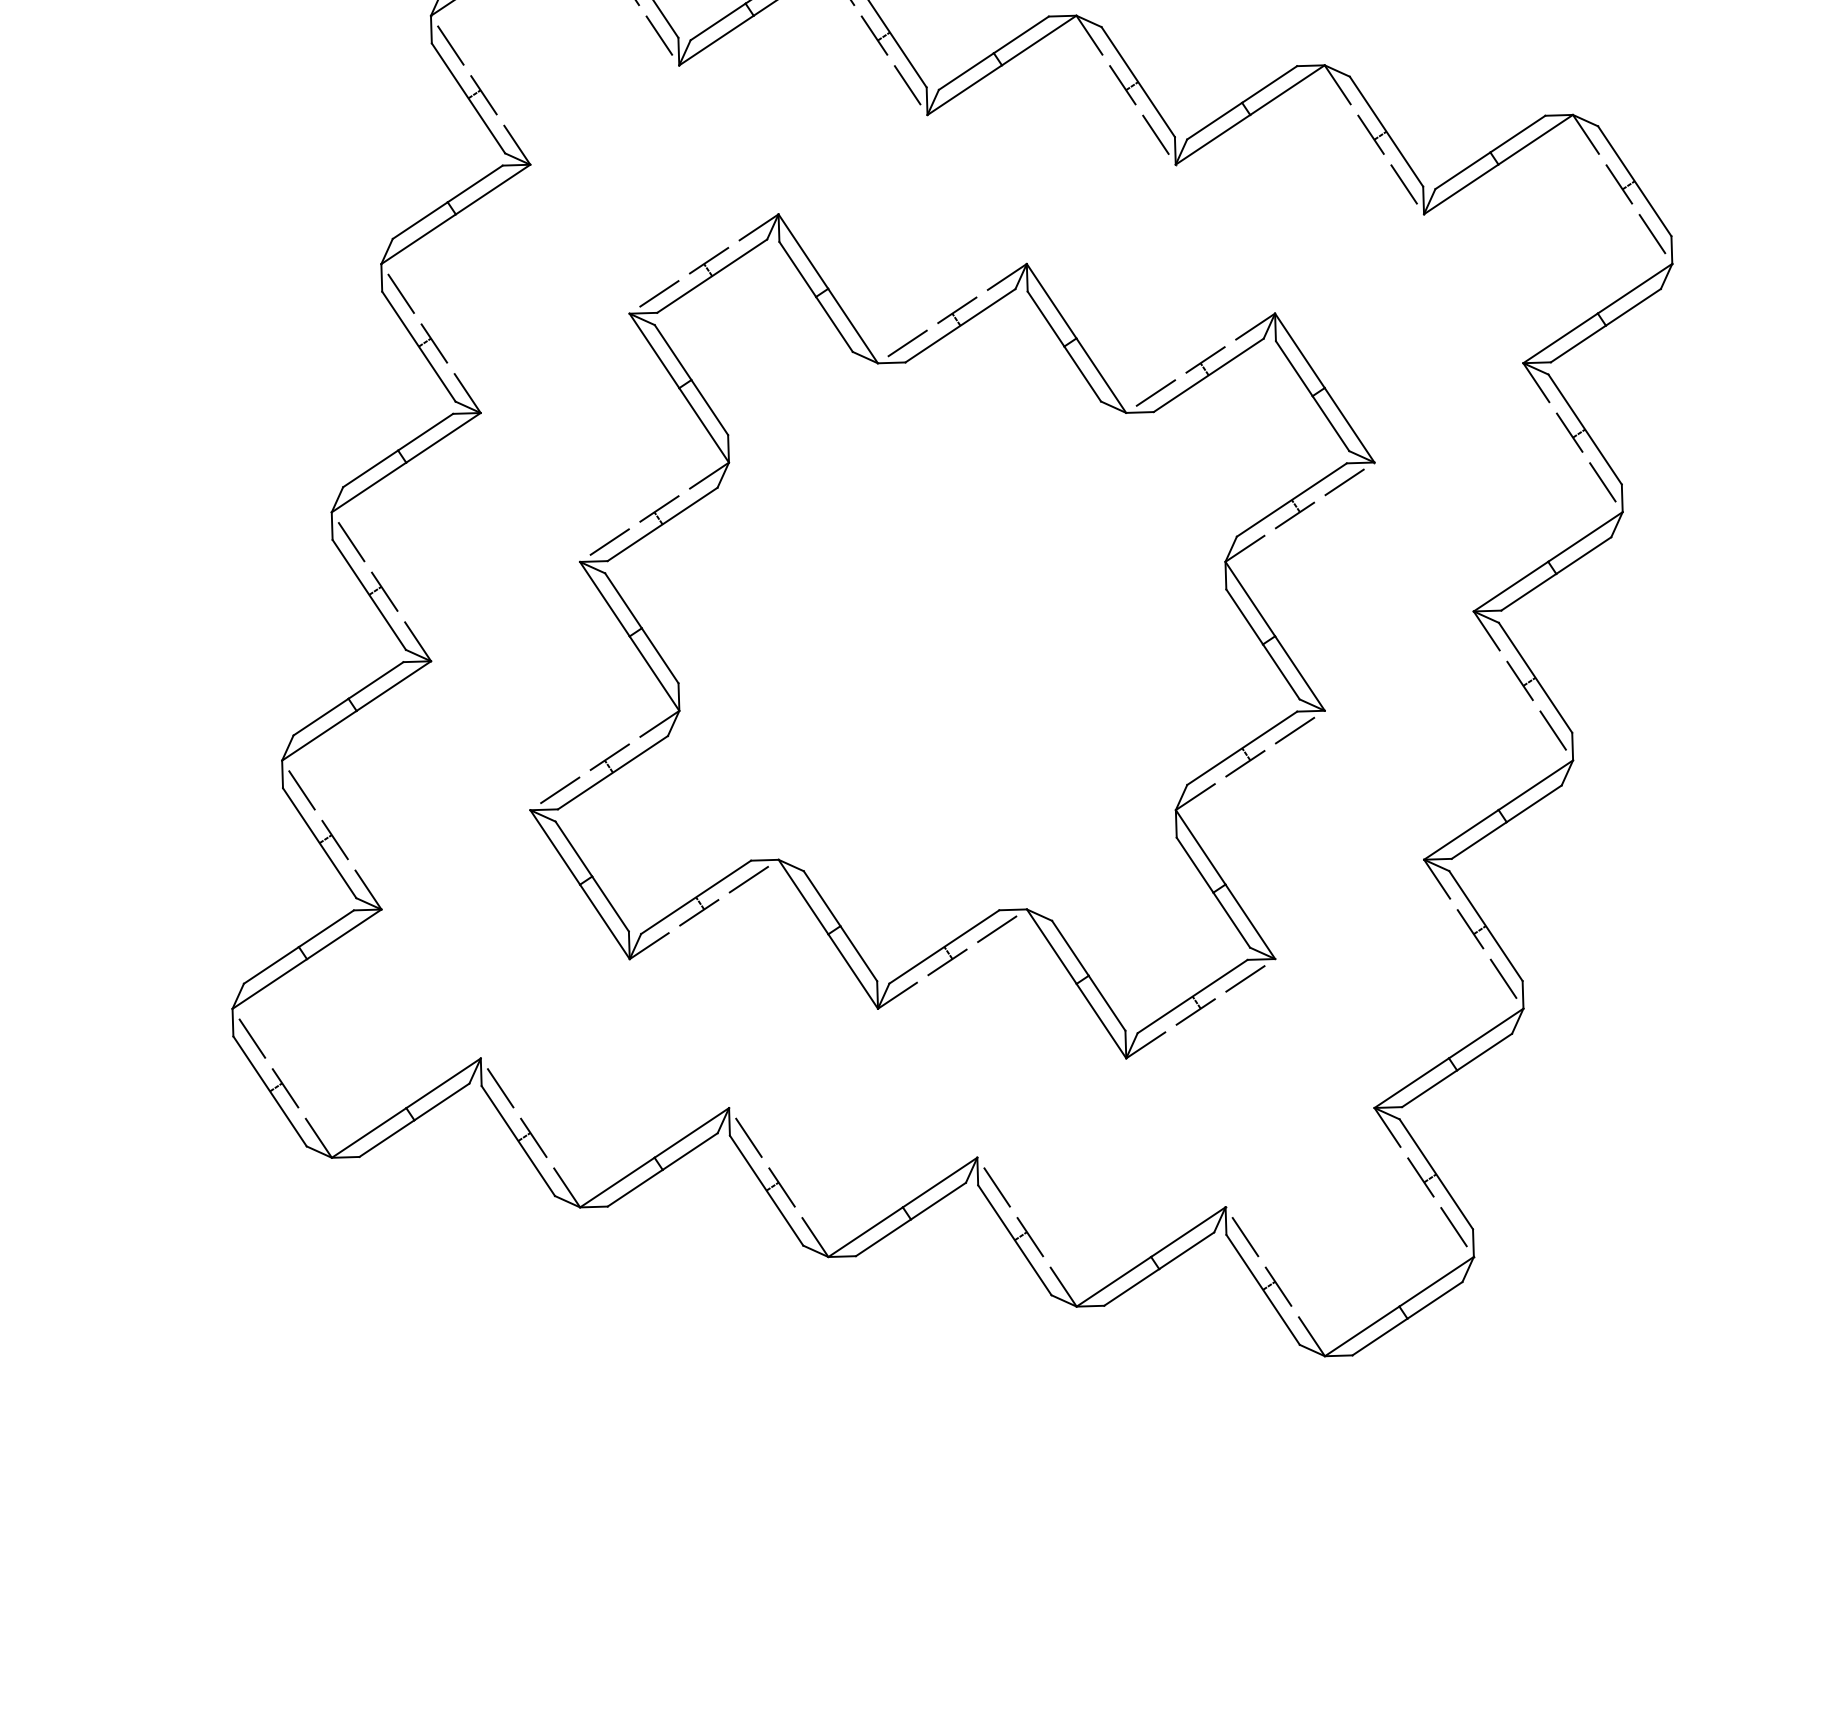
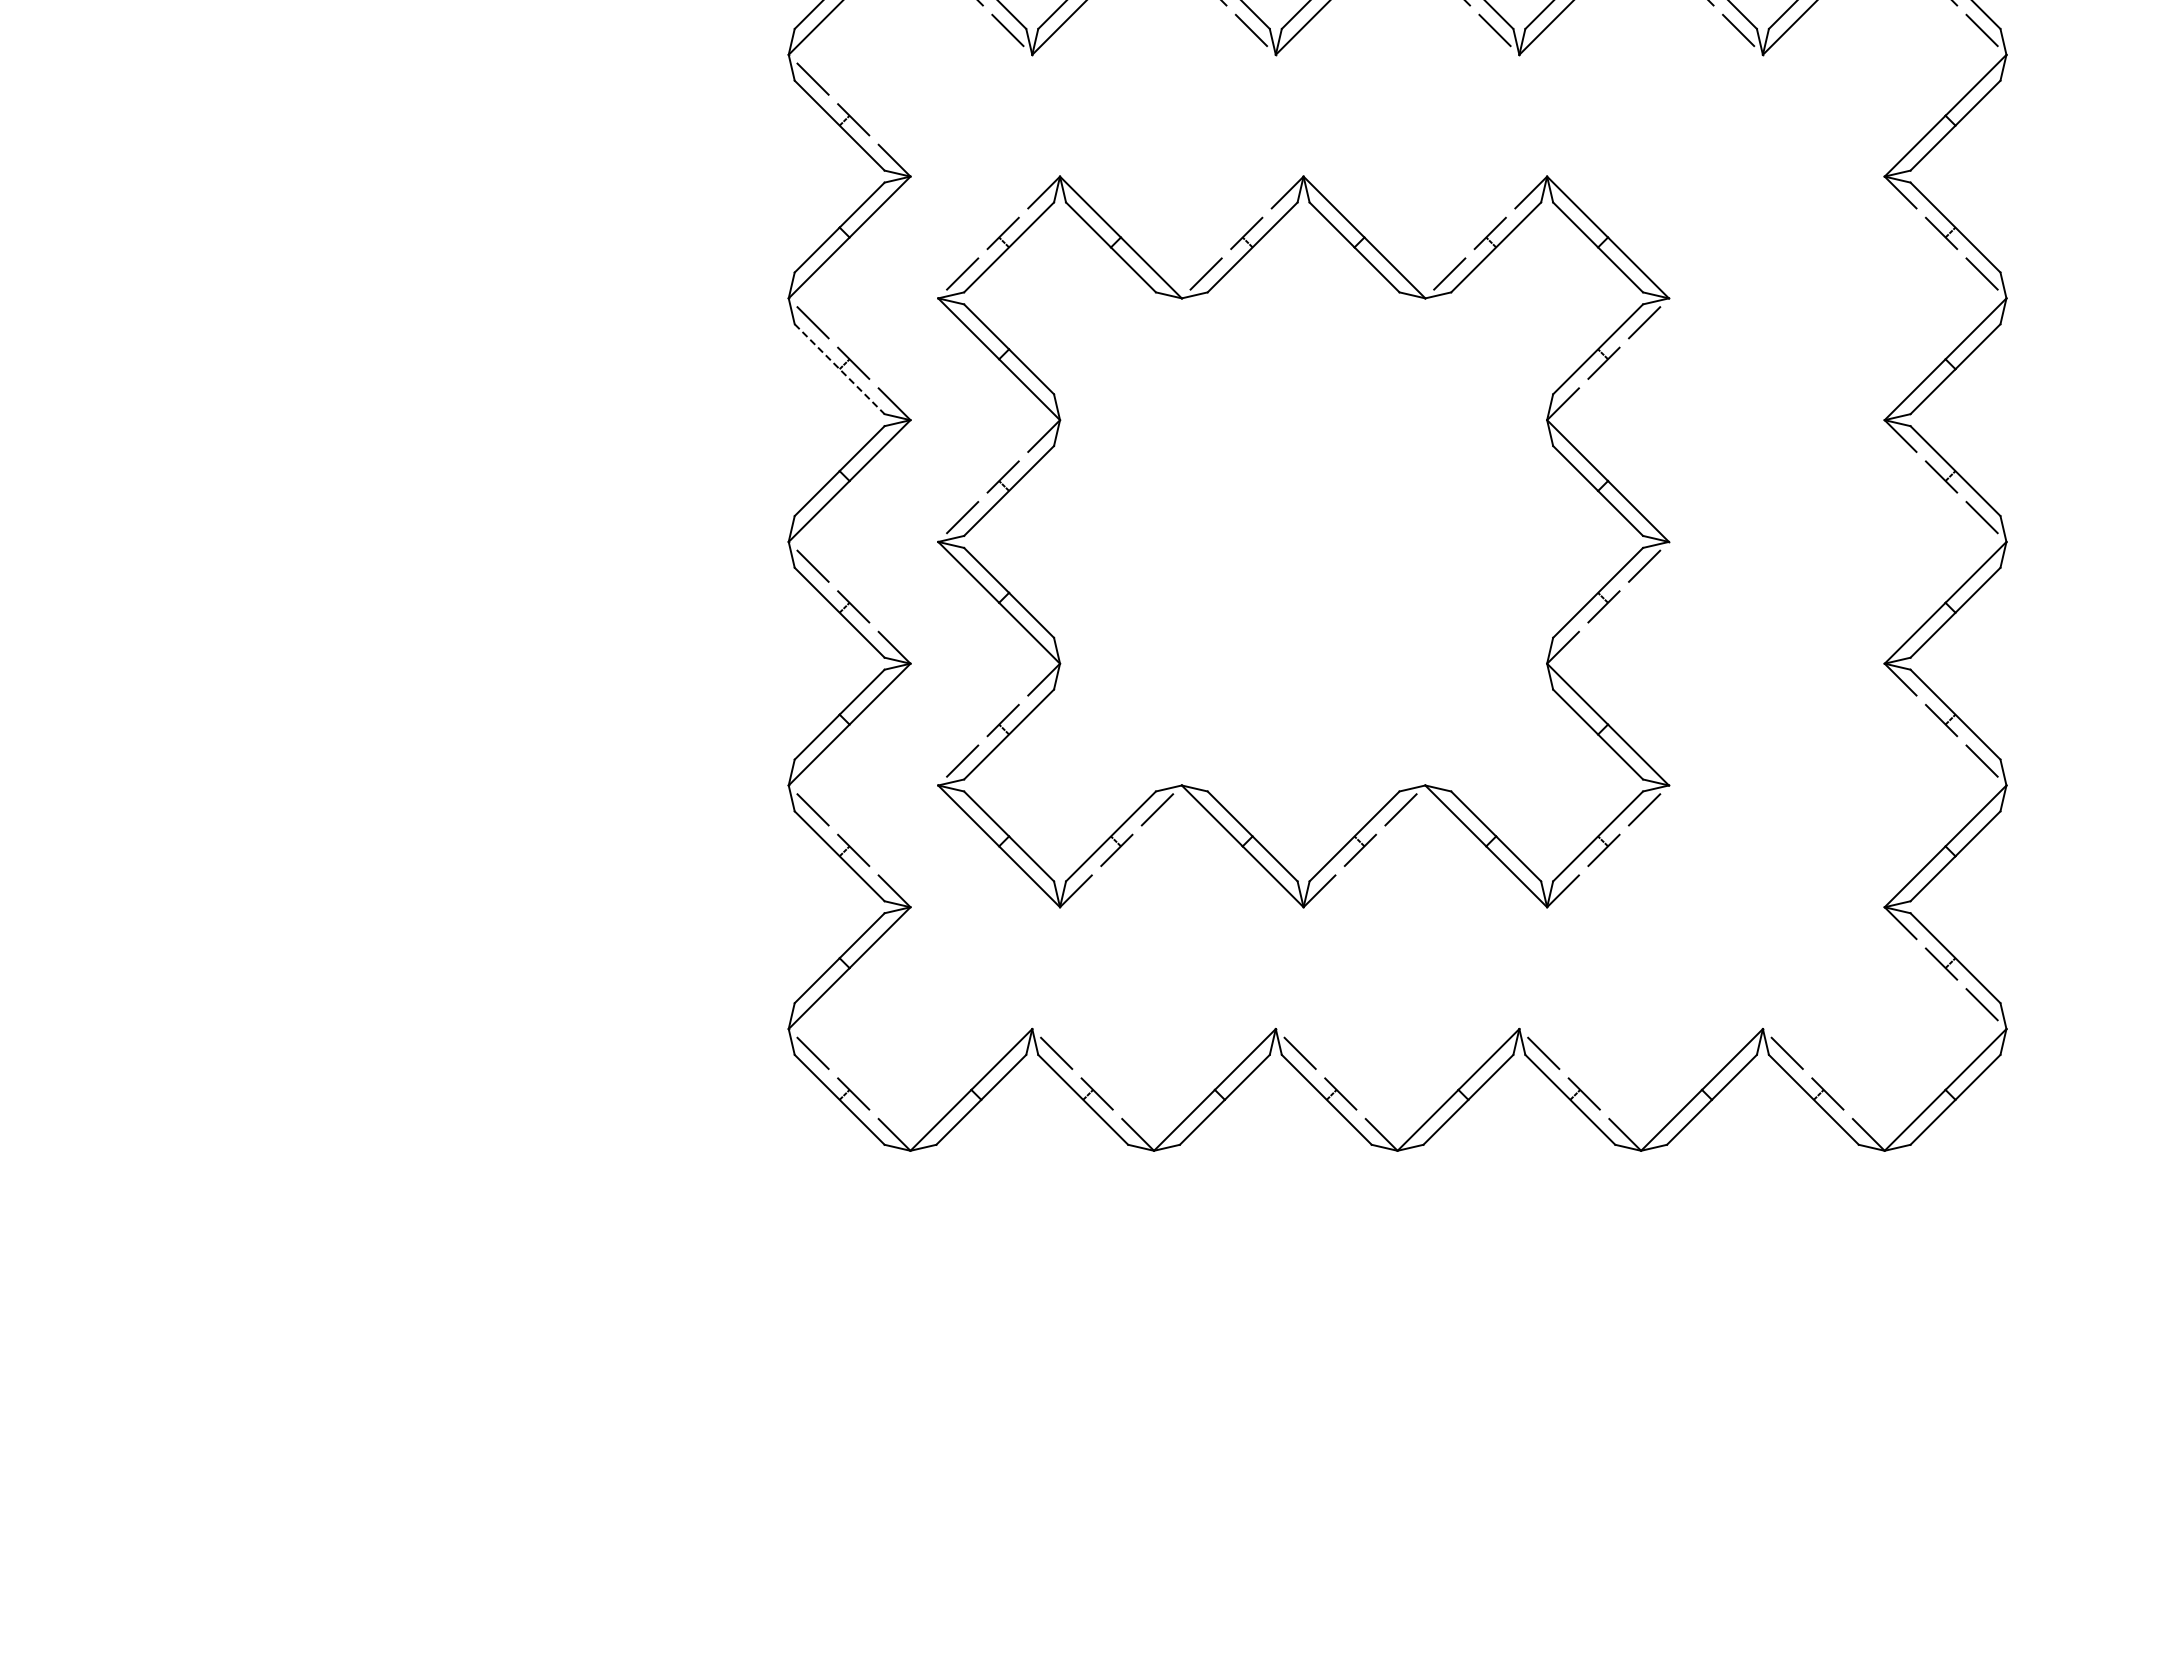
line: (418, 346) -> (839, 369), solid -> dashed
part: (952, 635) -> (1303, 541), moved

